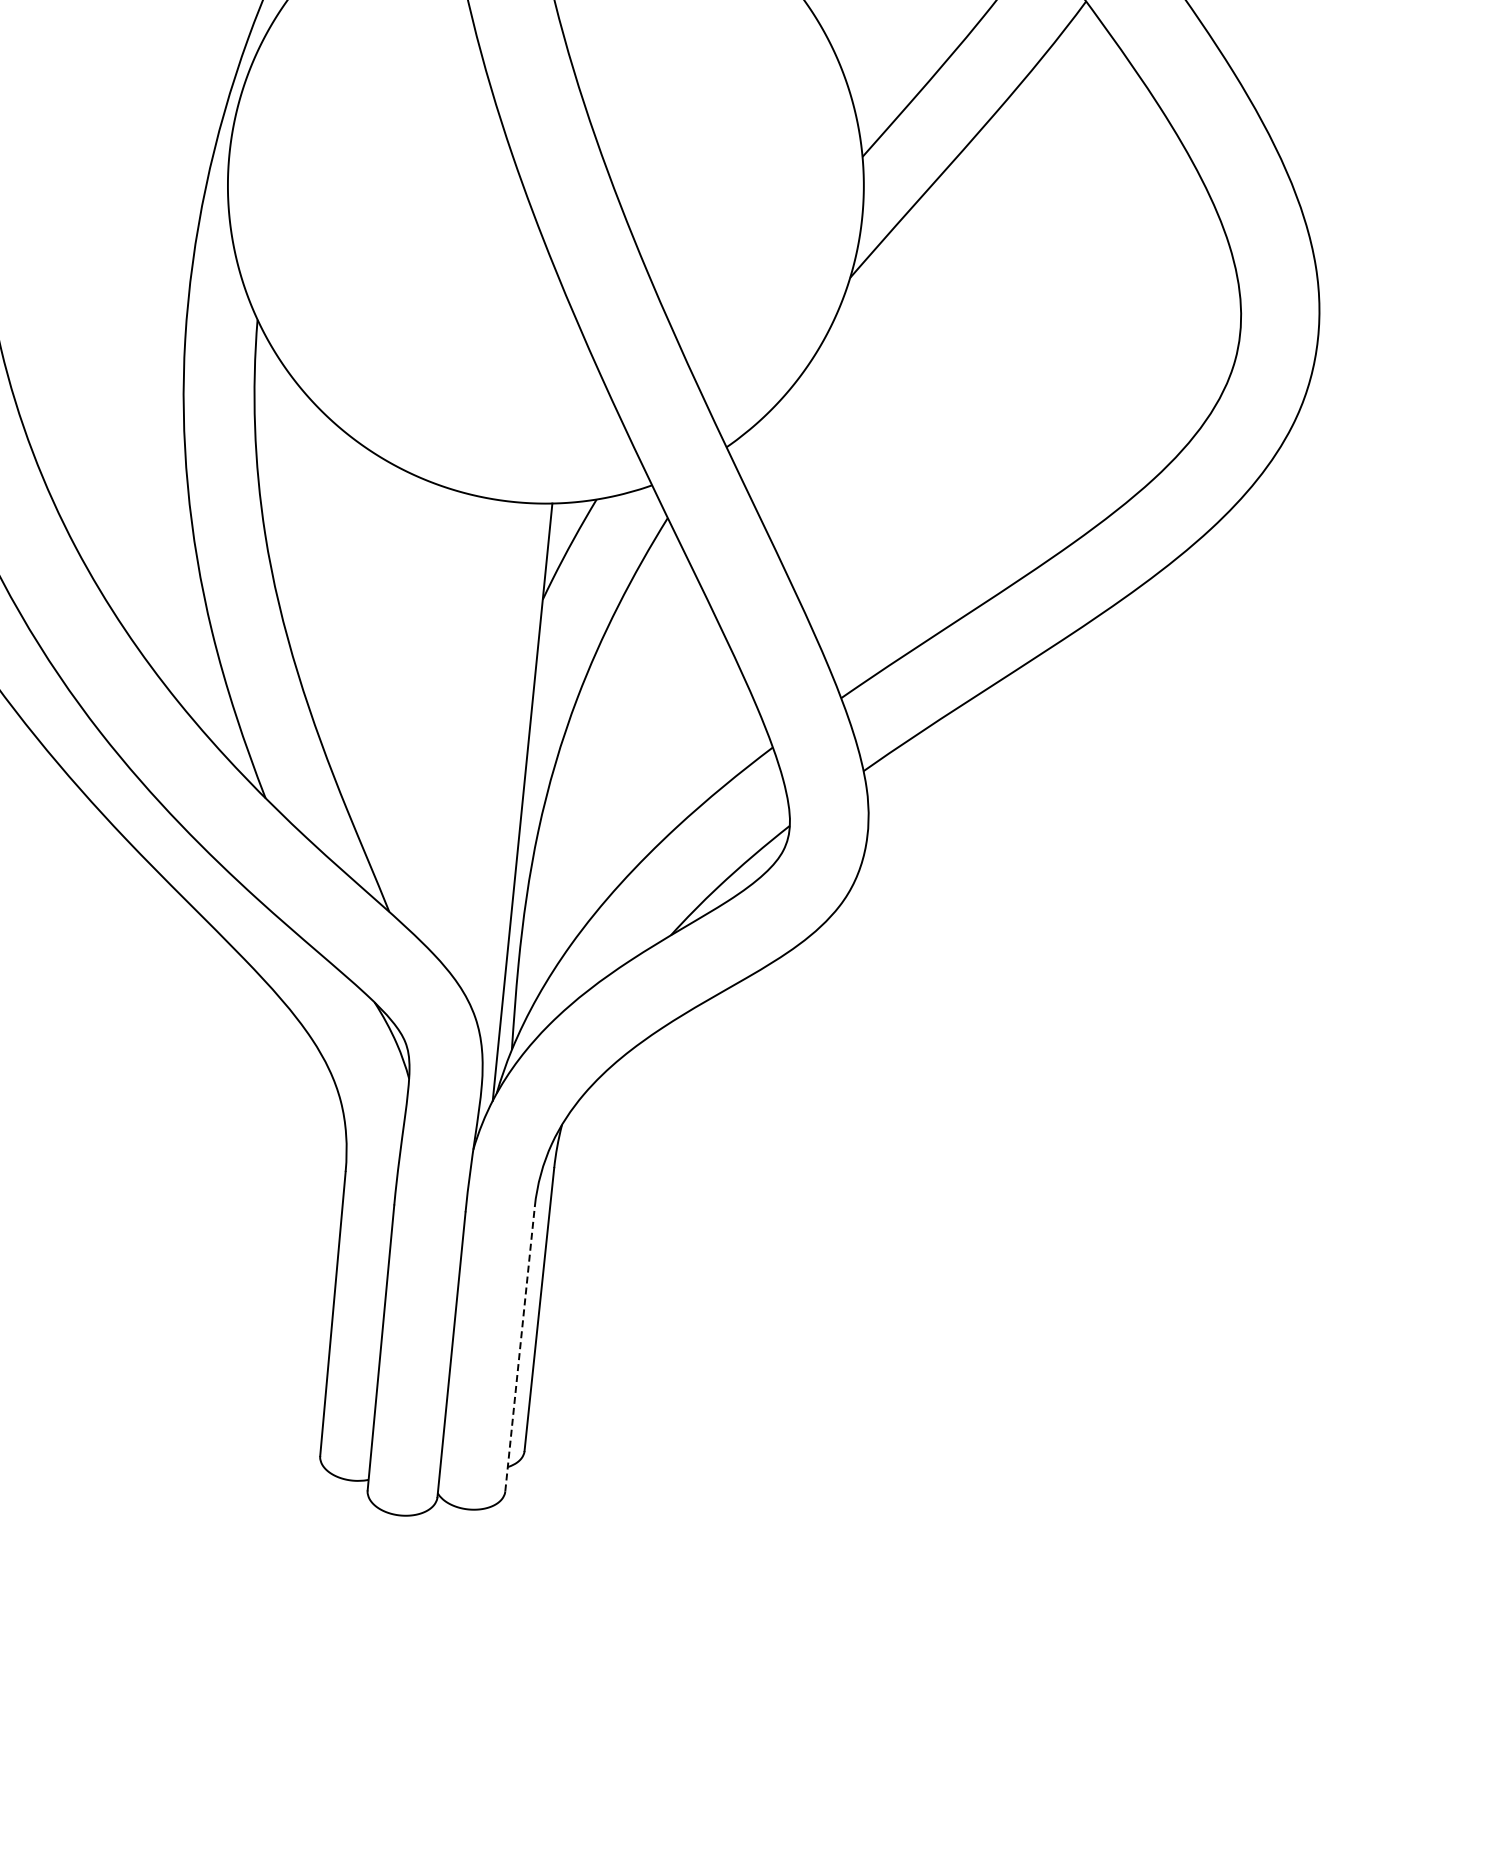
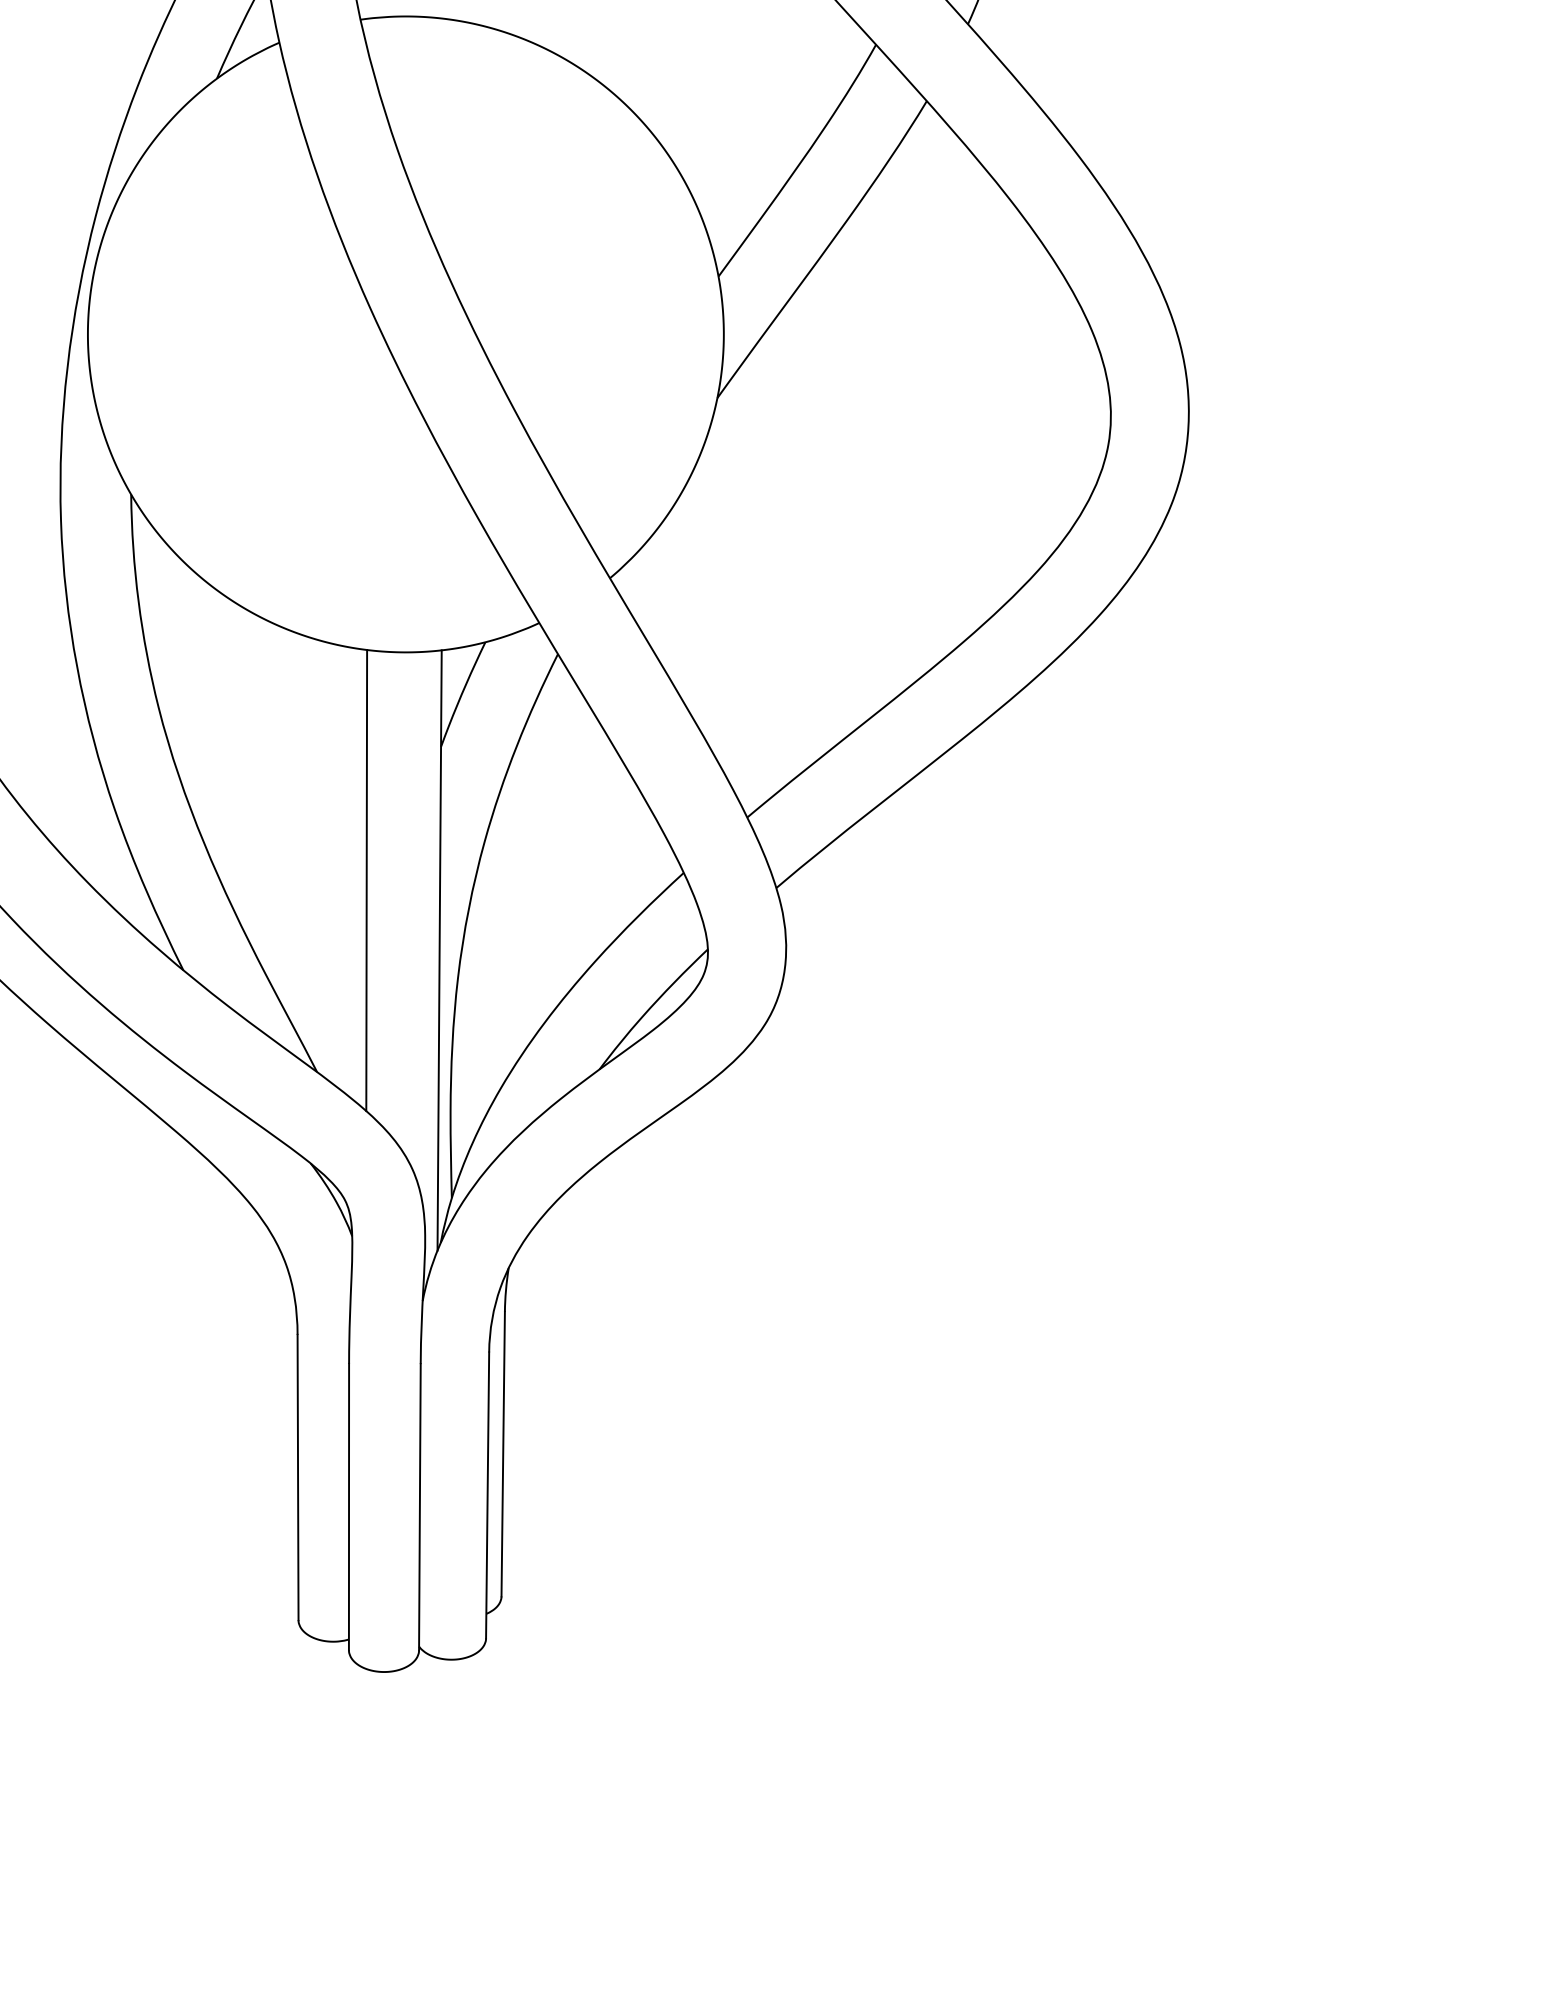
line: (456, 725) -> (366, 880), added
line: (519, 1349) -> (487, 1495), dashed -> solid

